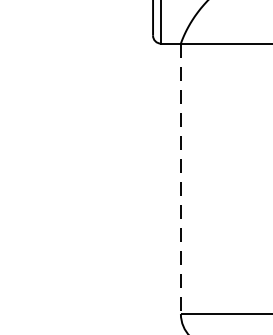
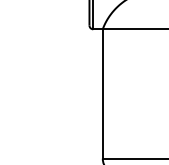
line: (180, 177) -> (102, 93), dashed -> solid

